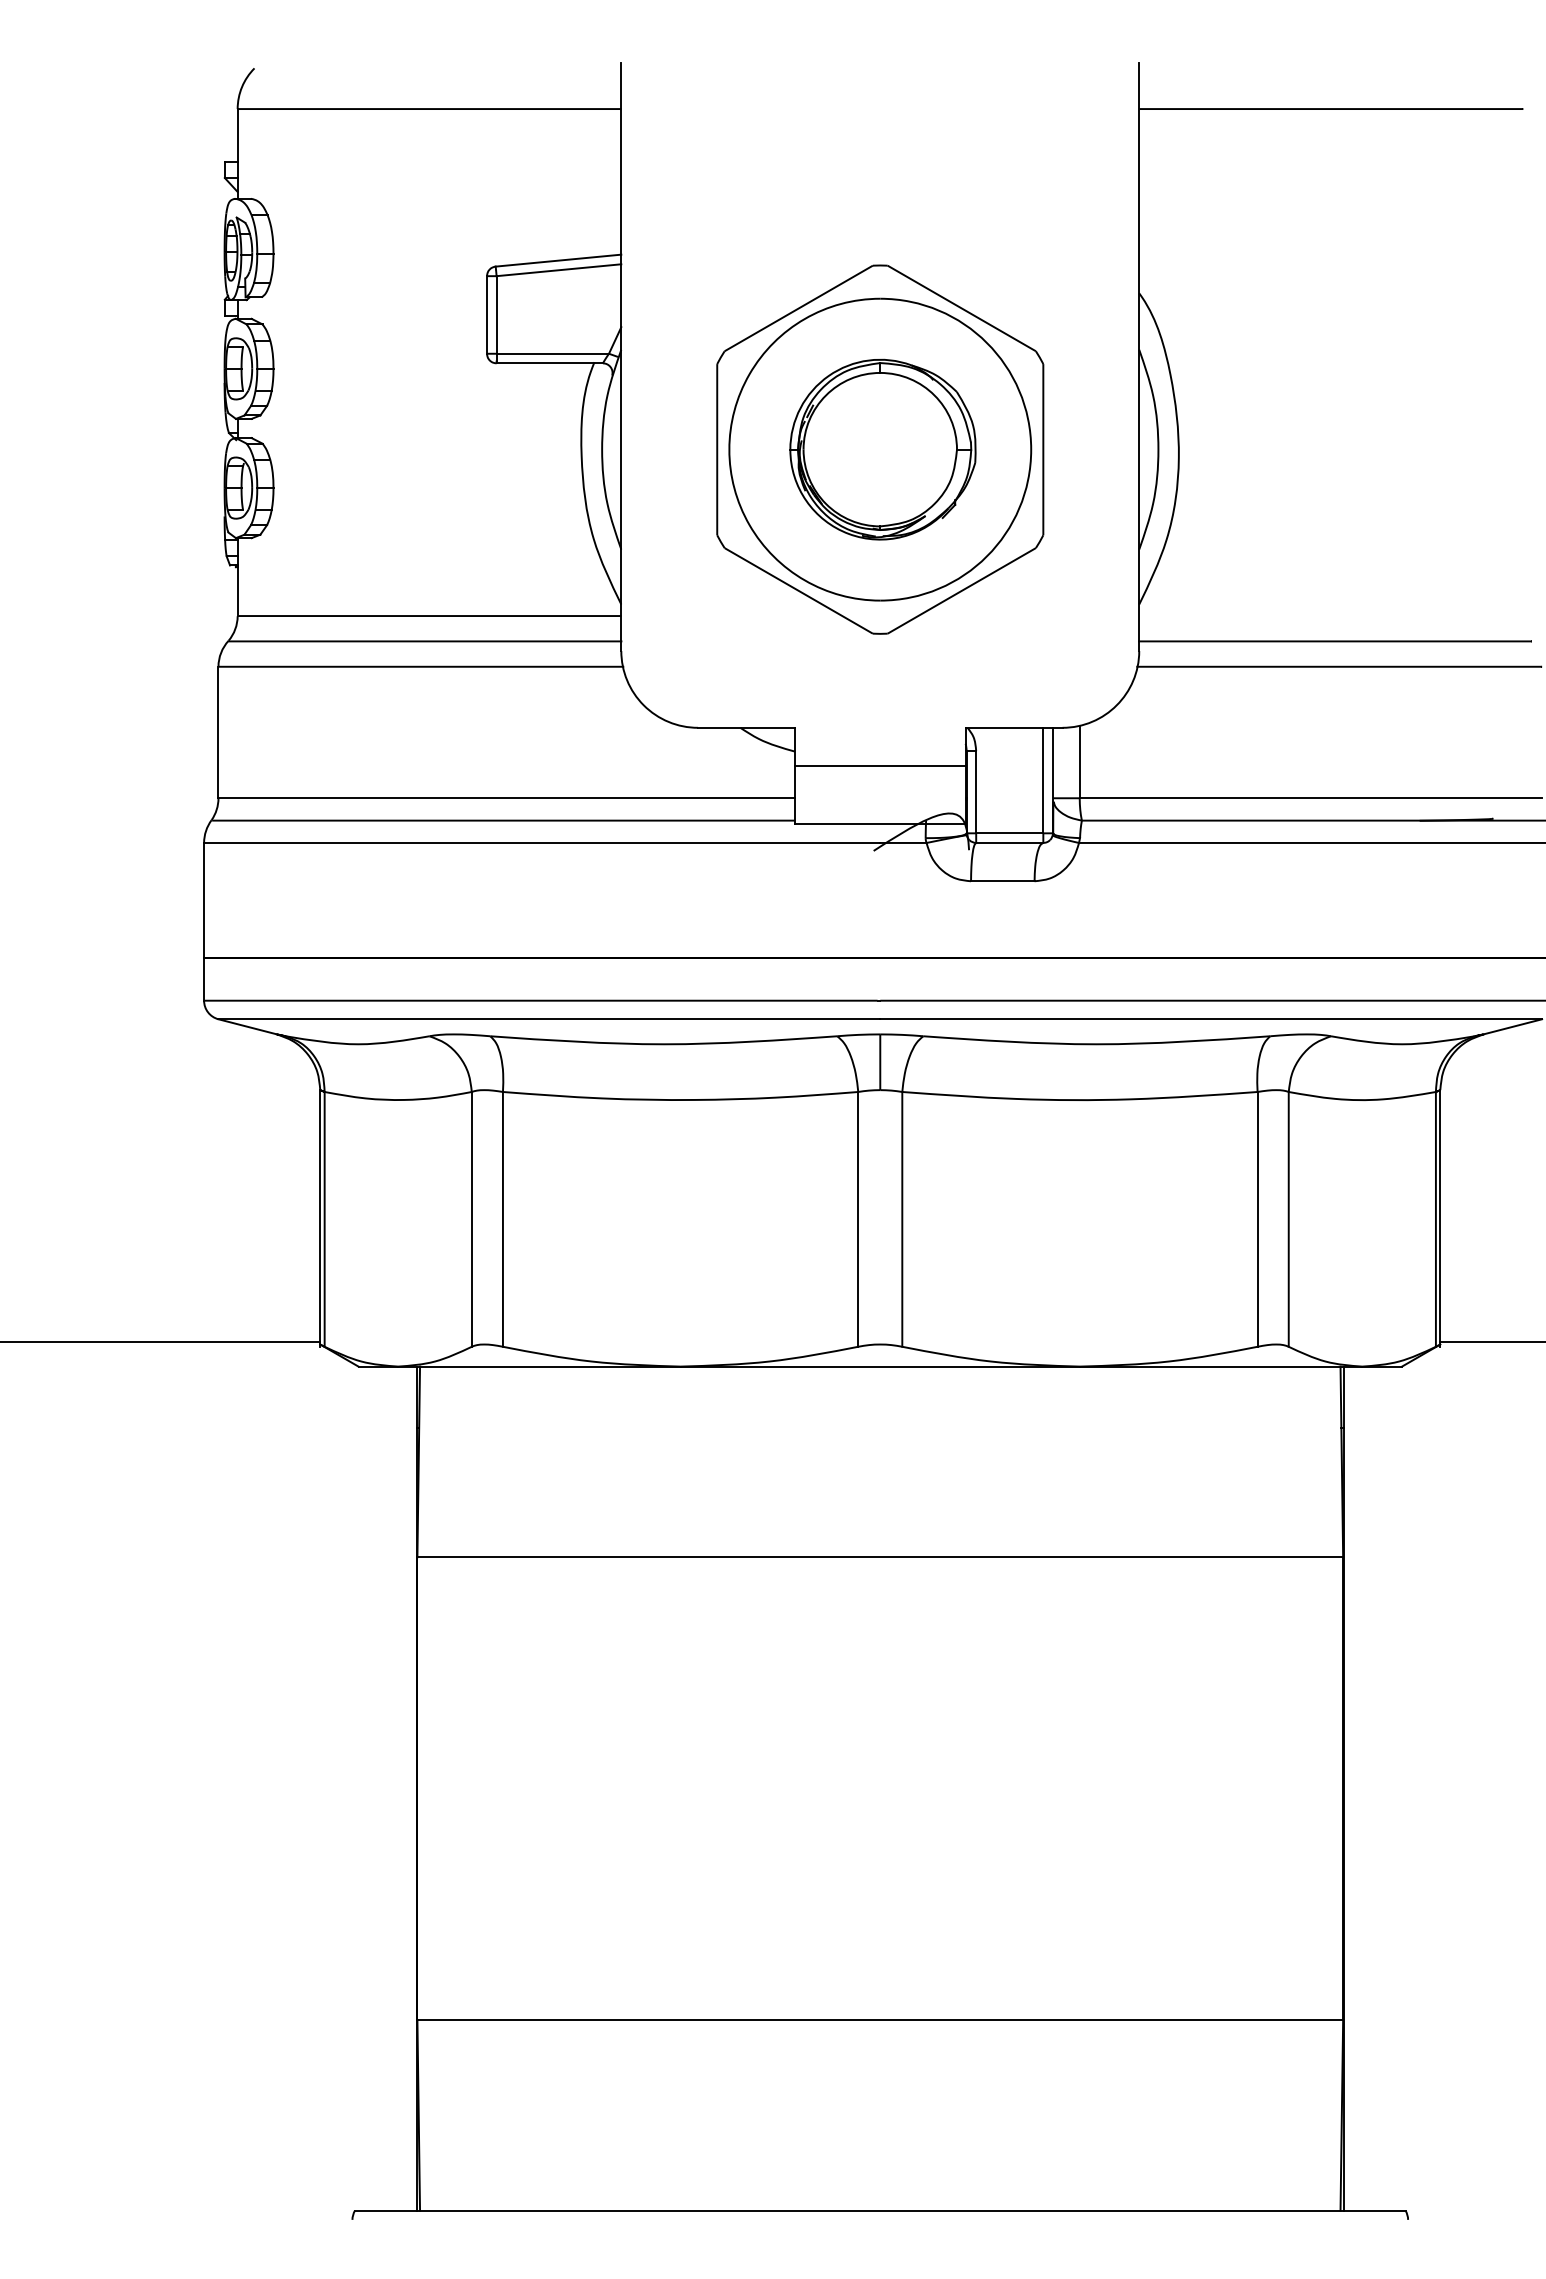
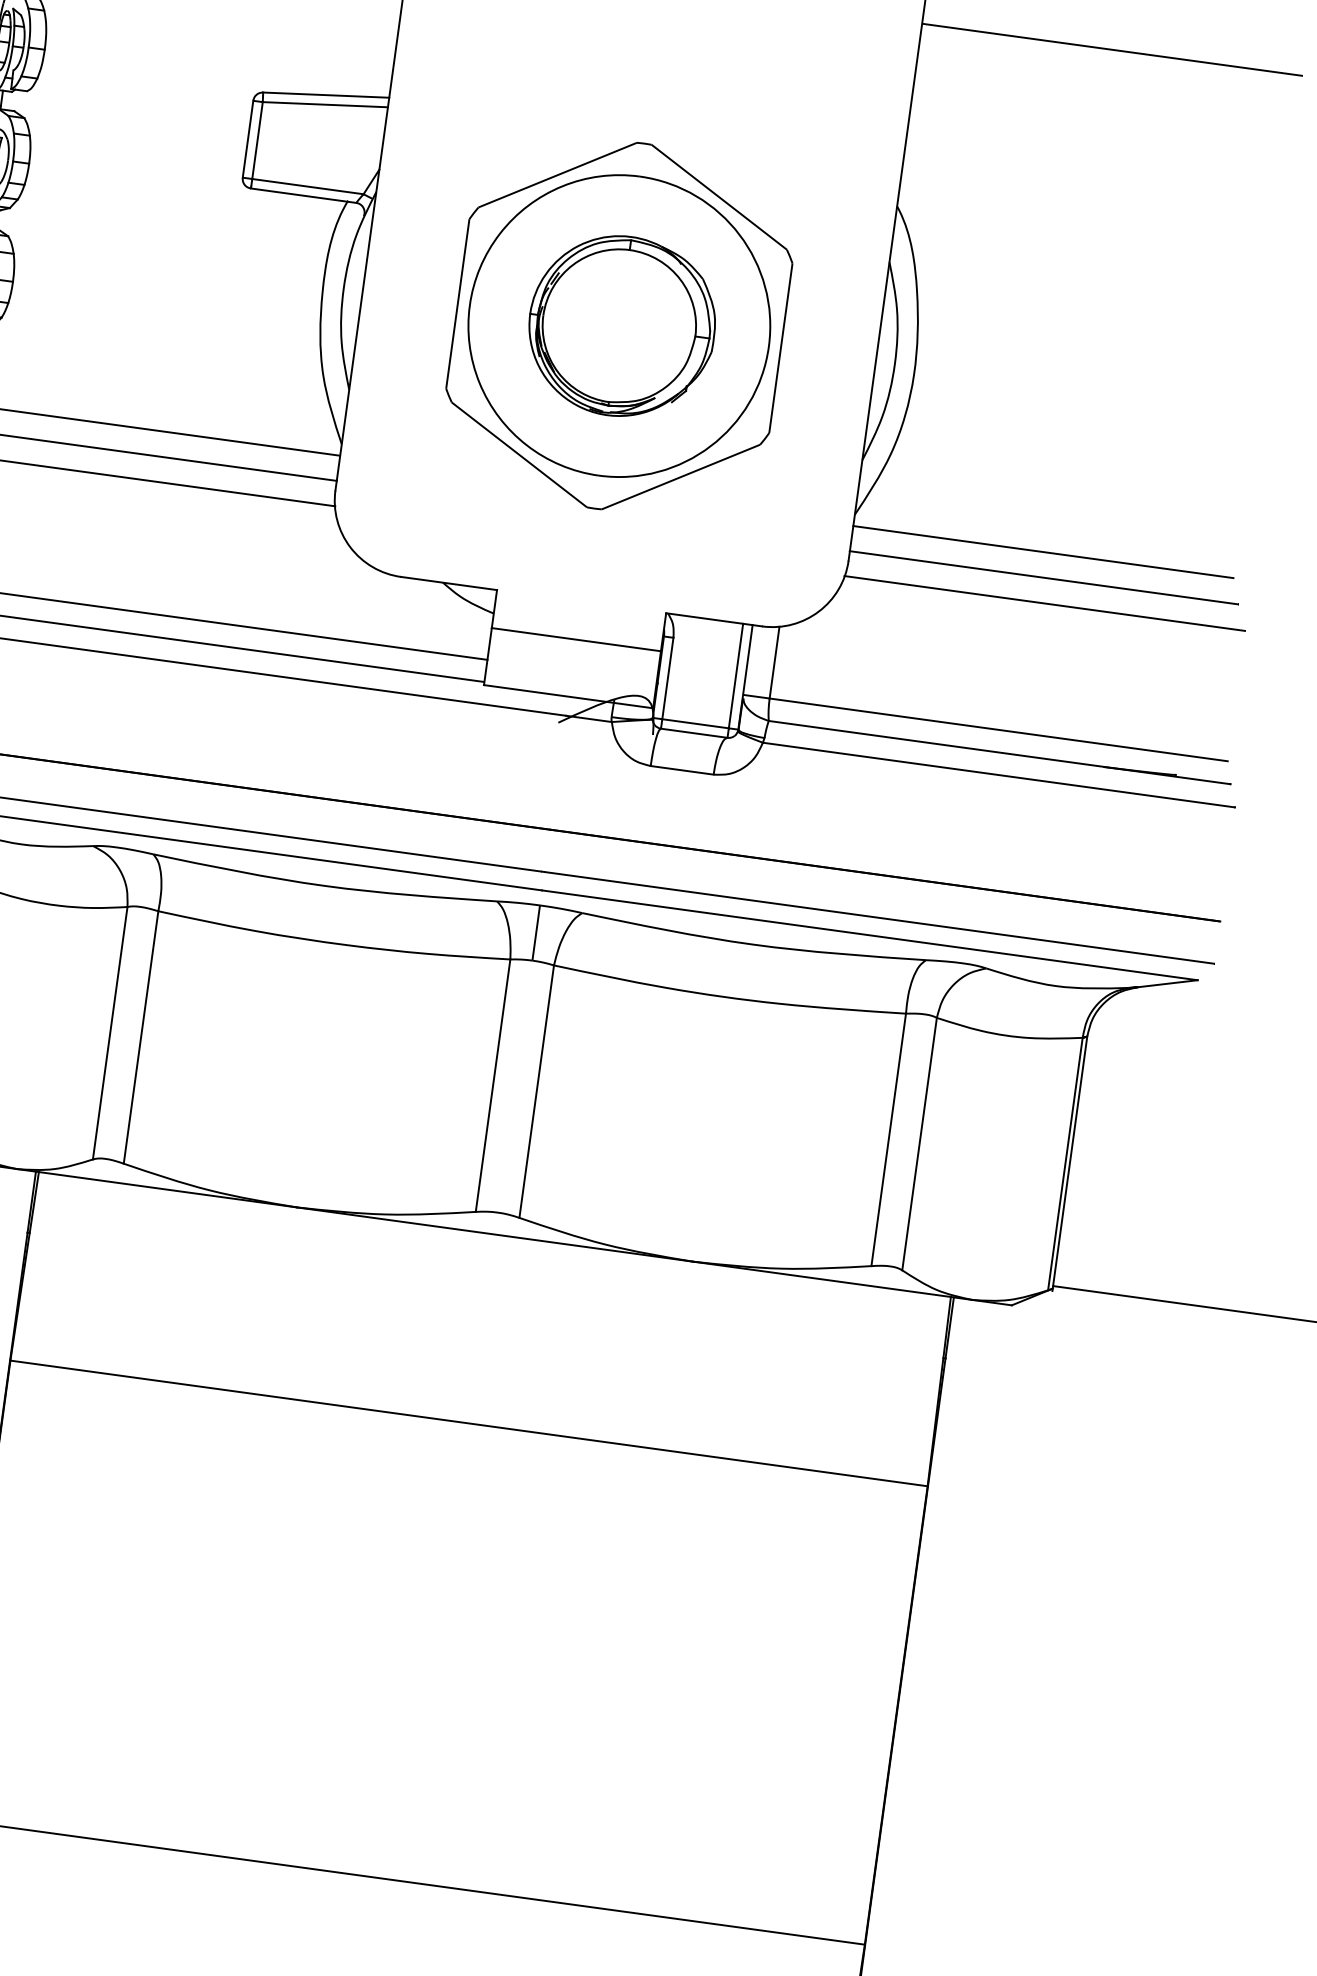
line: (1330, 616) -> (1042, 552), added

